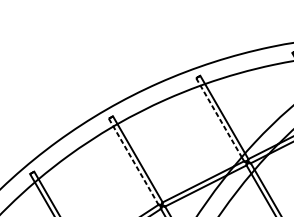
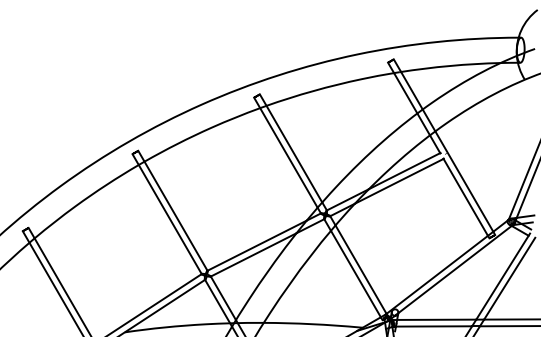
line: (218, 117) -> (285, 152), dashed -> solid
line: (133, 162) -> (167, 214), dashed -> solid

